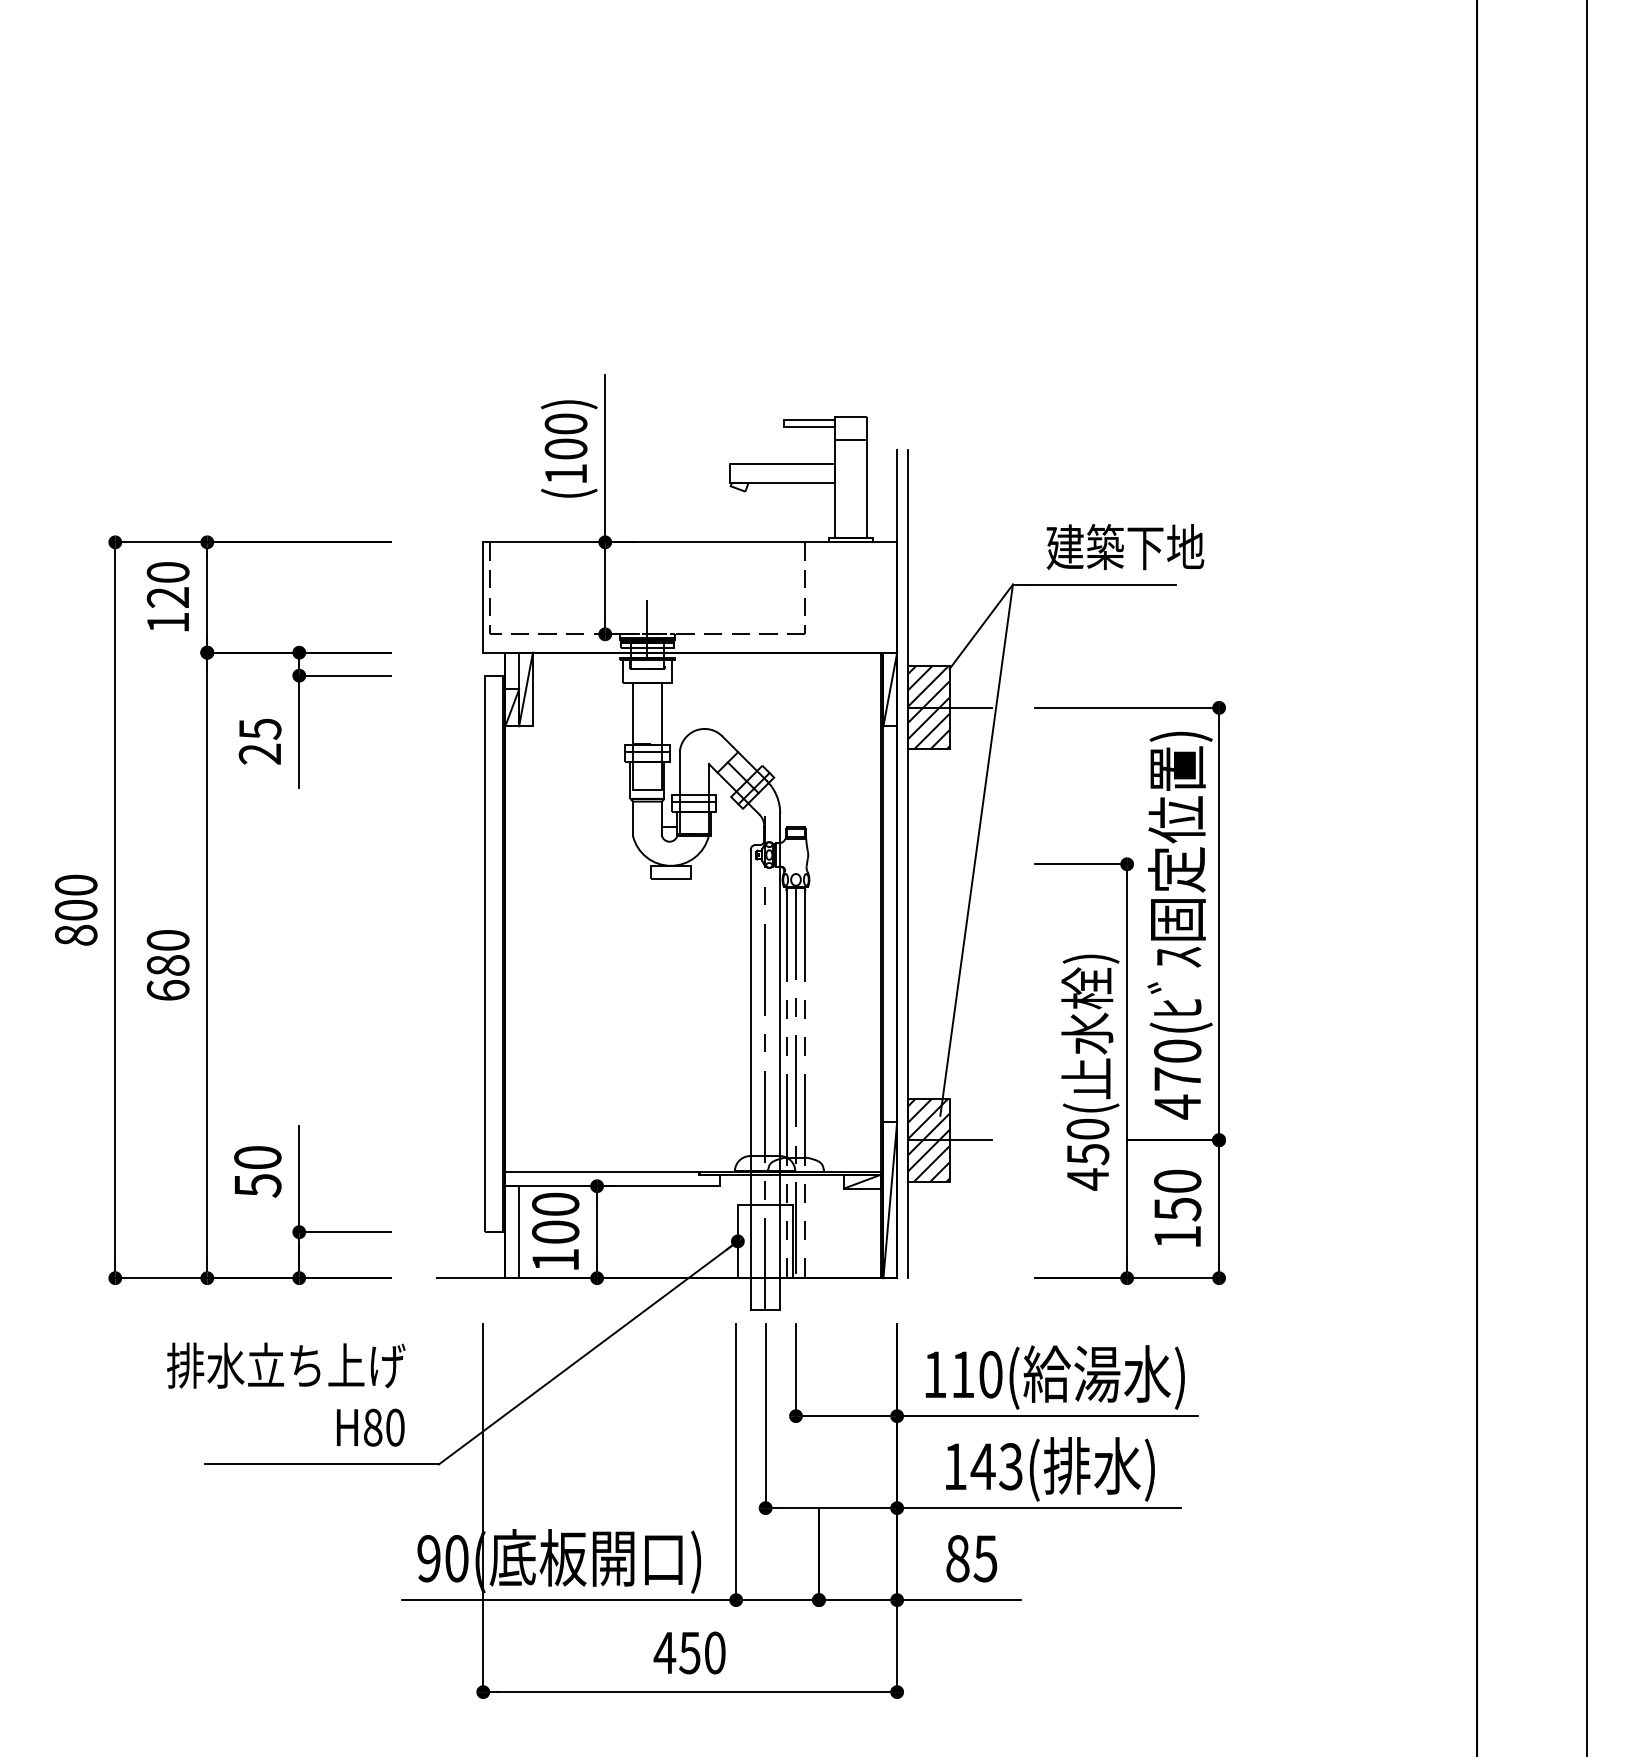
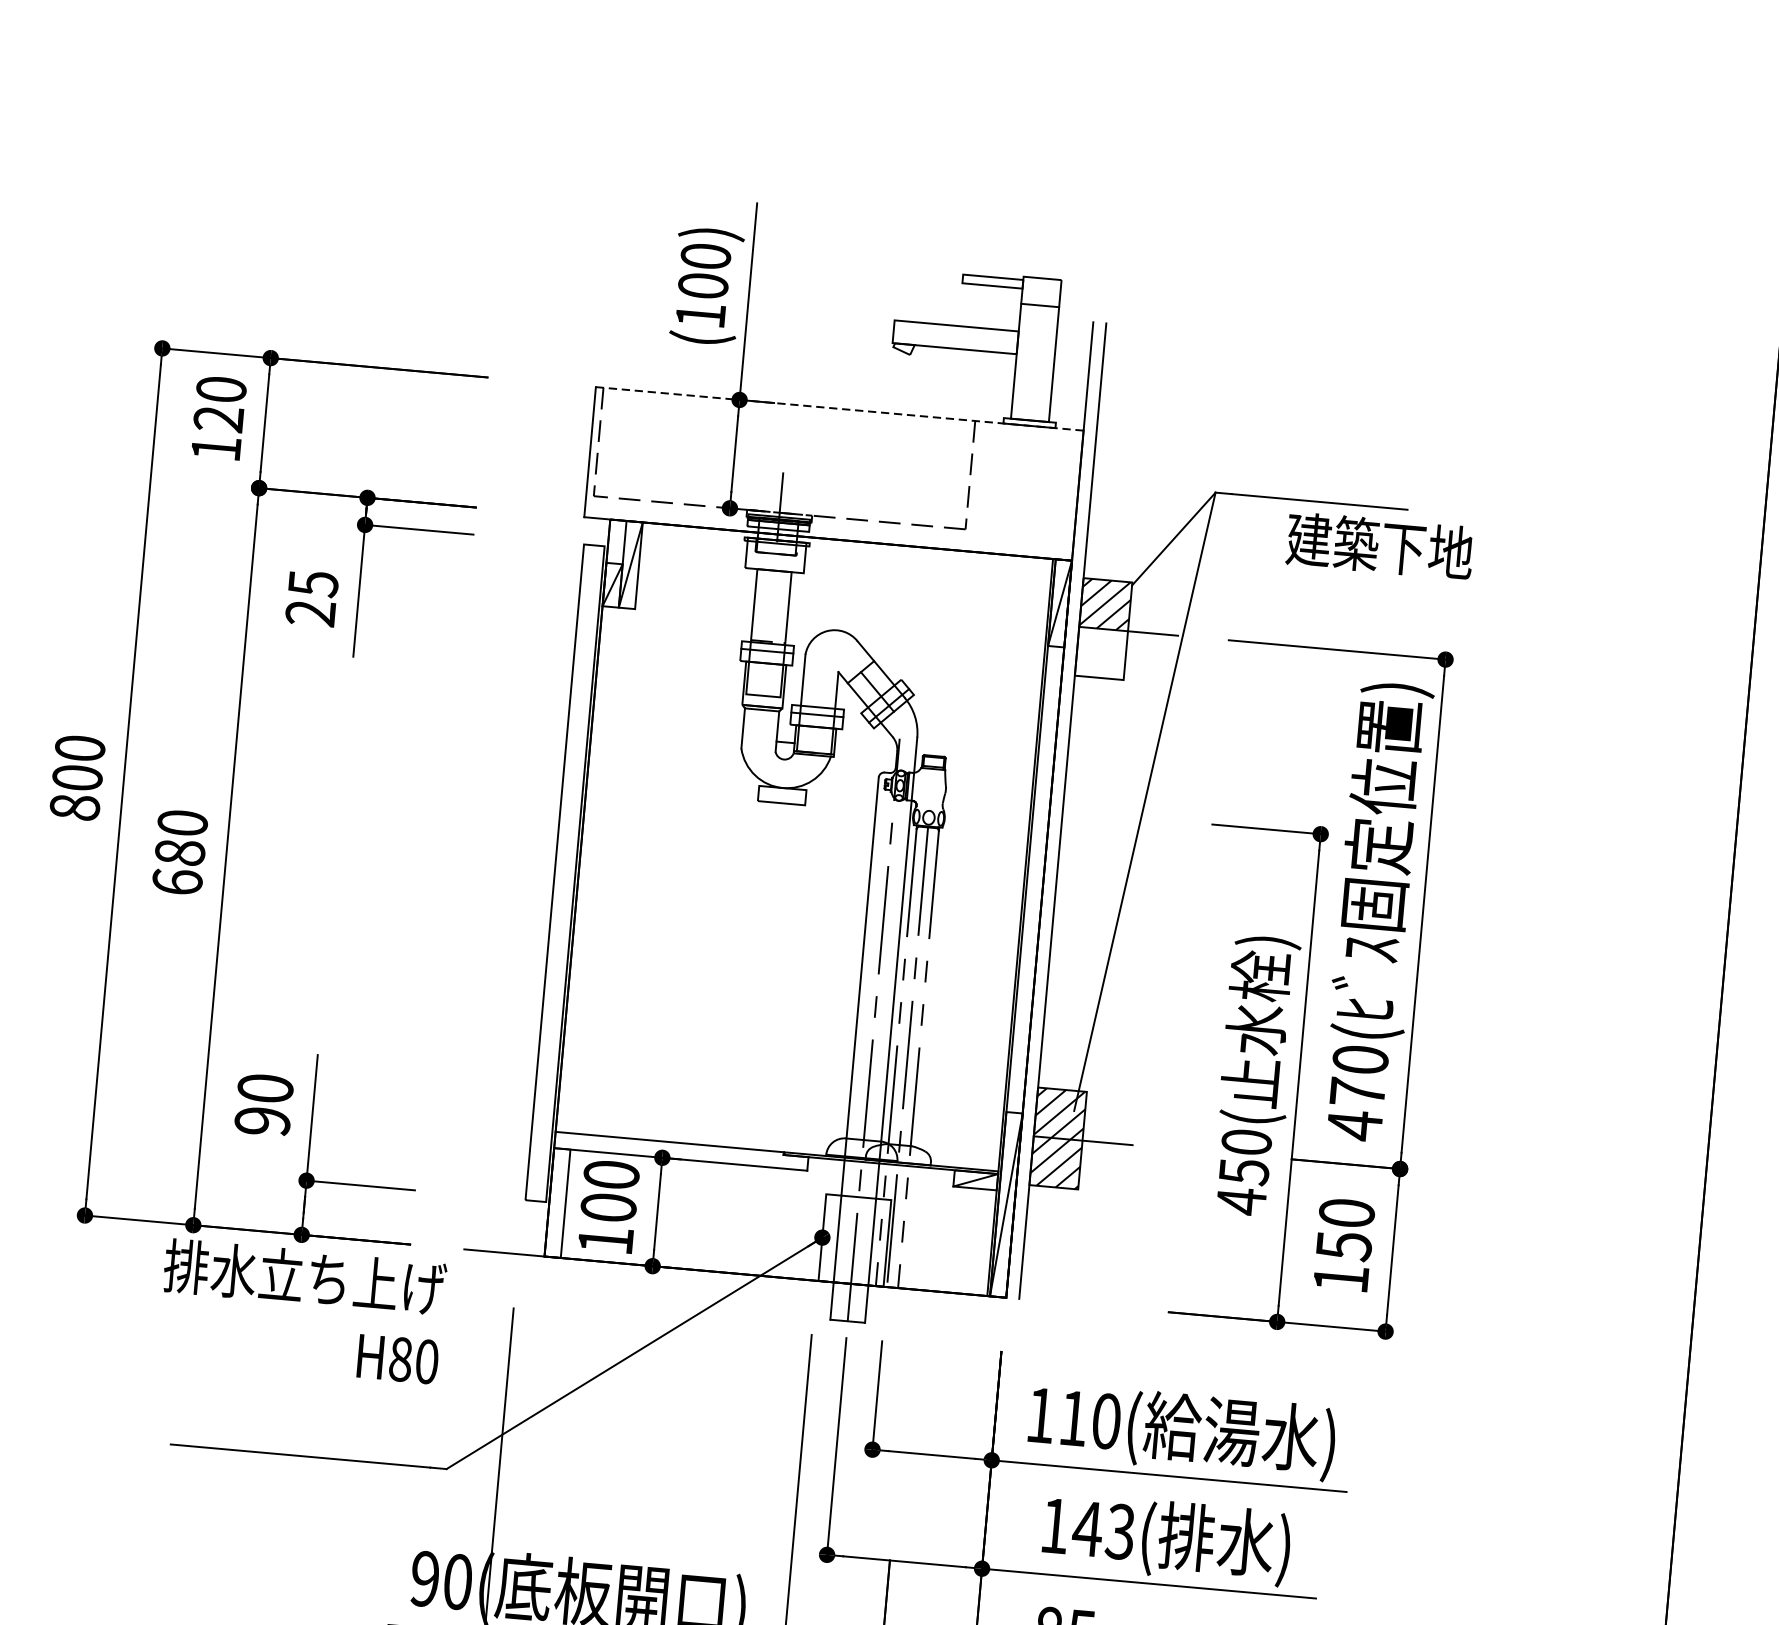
line: (690, 542) -> (840, 409), solid -> dashed
text: (1125, 547) -> (1380, 546), moved
hatch: (928, 728) -> (1100, 653), removed
text: (257, 1185) -> (262, 1121), 50 -> 90
text: (286, 1394) -> (302, 1311), moved

